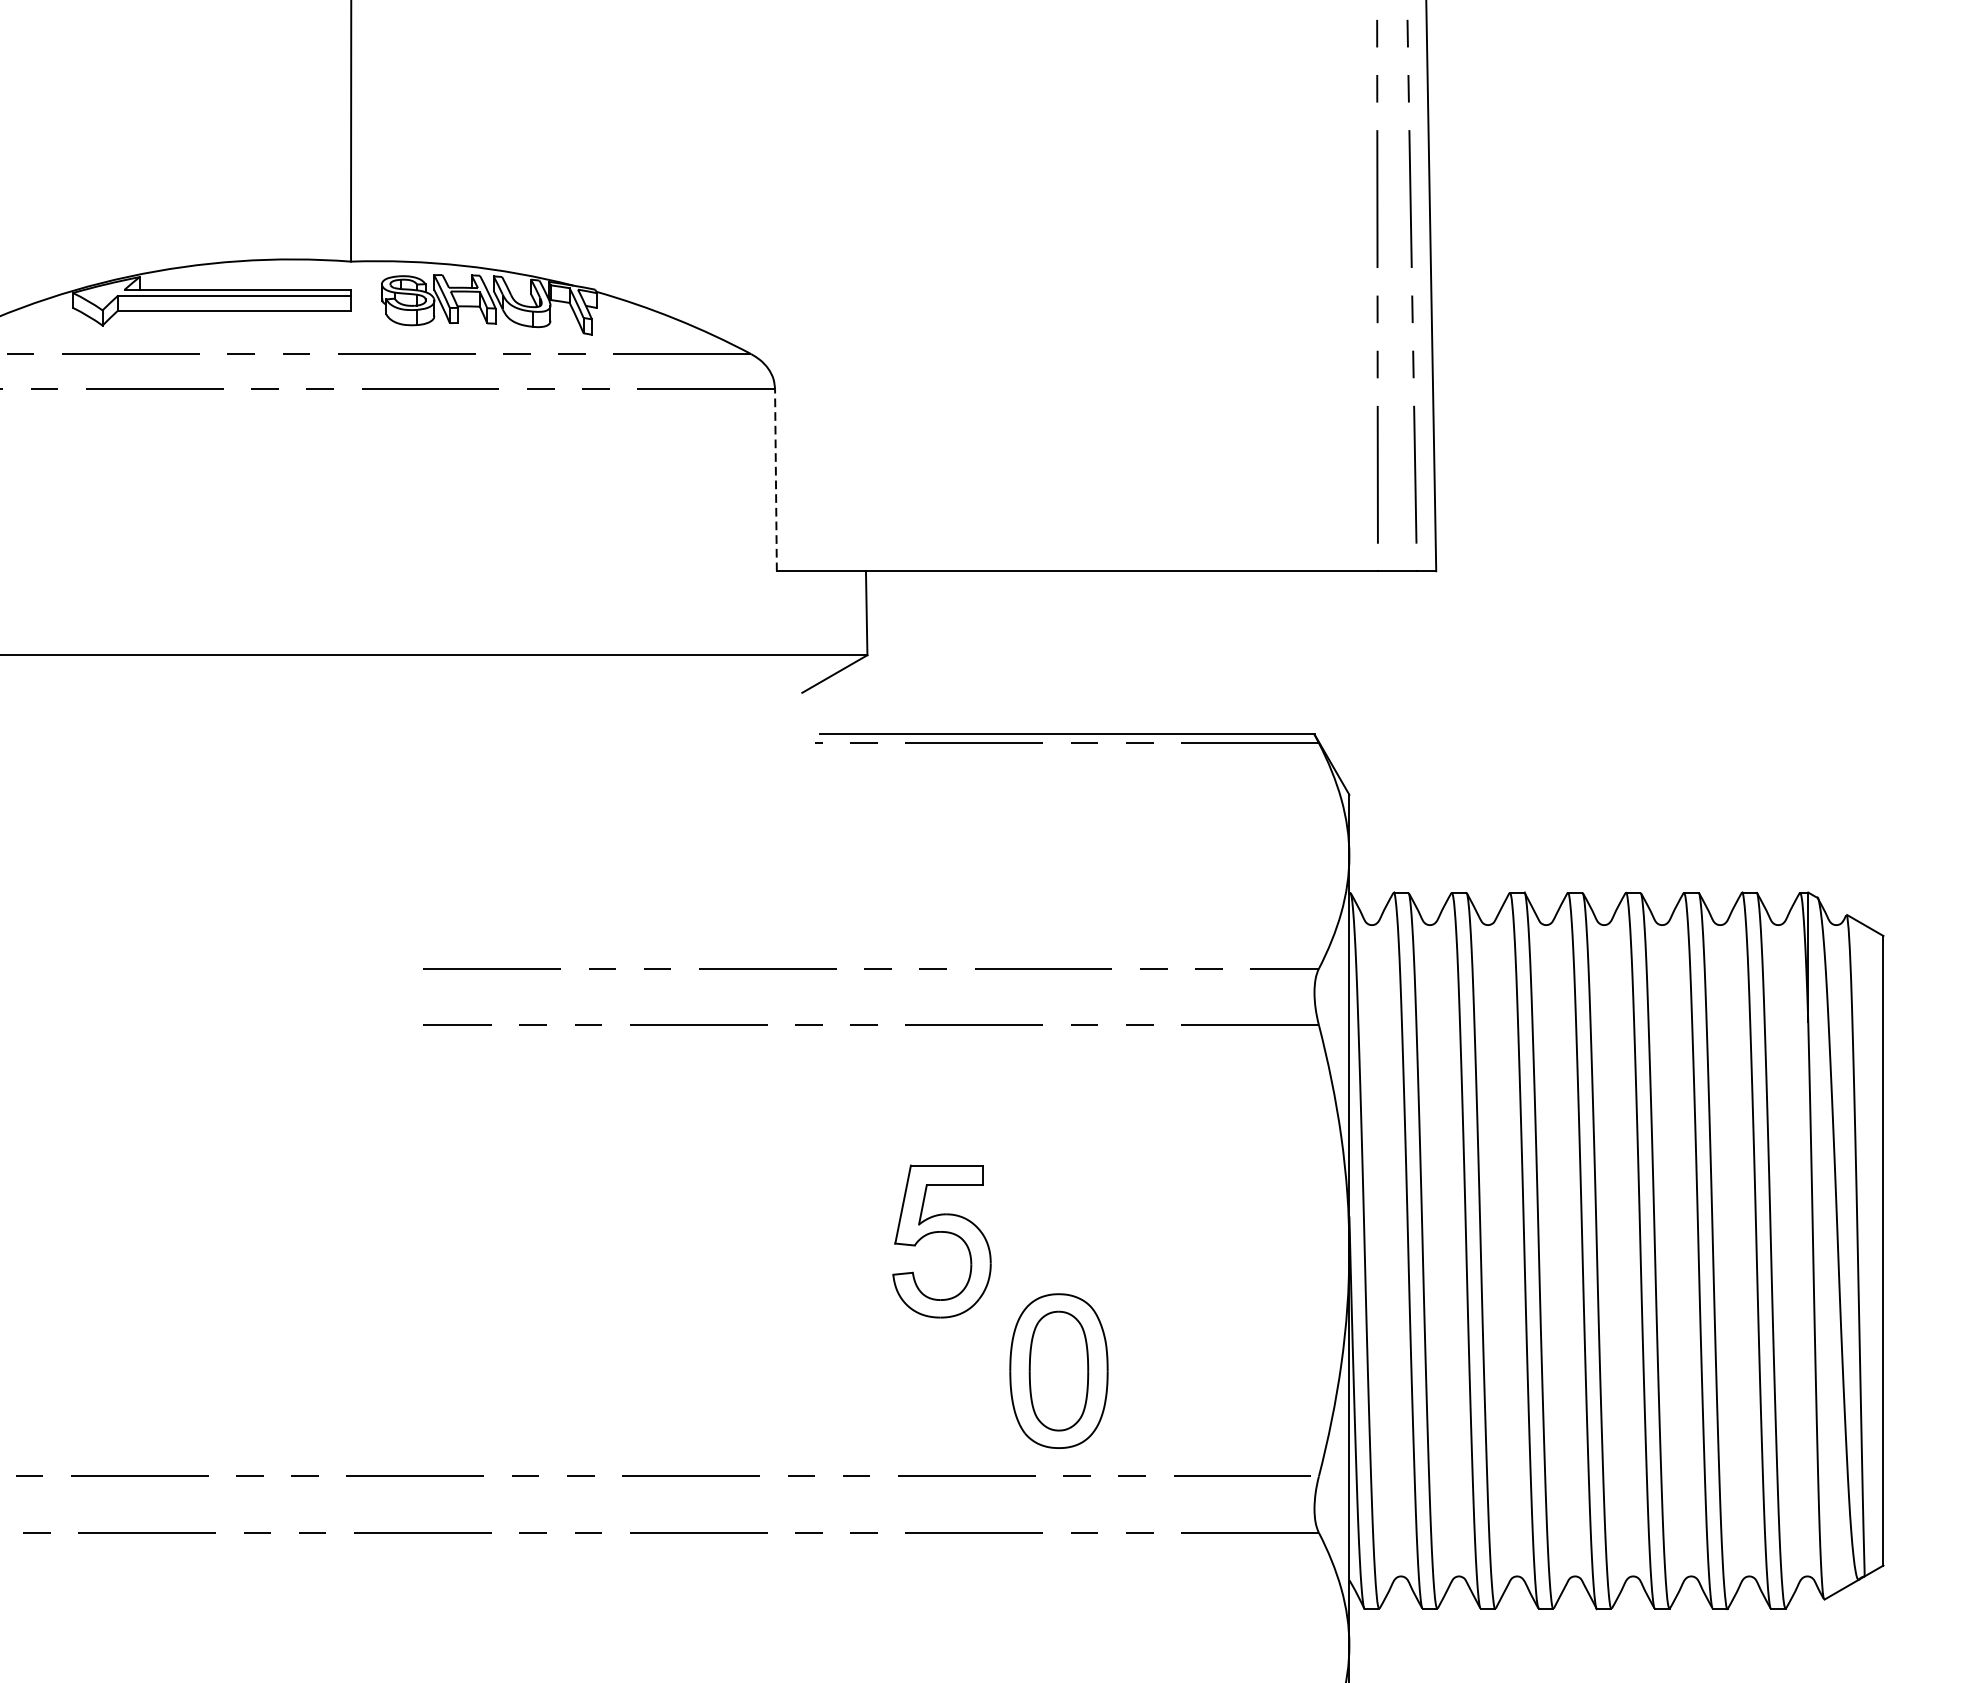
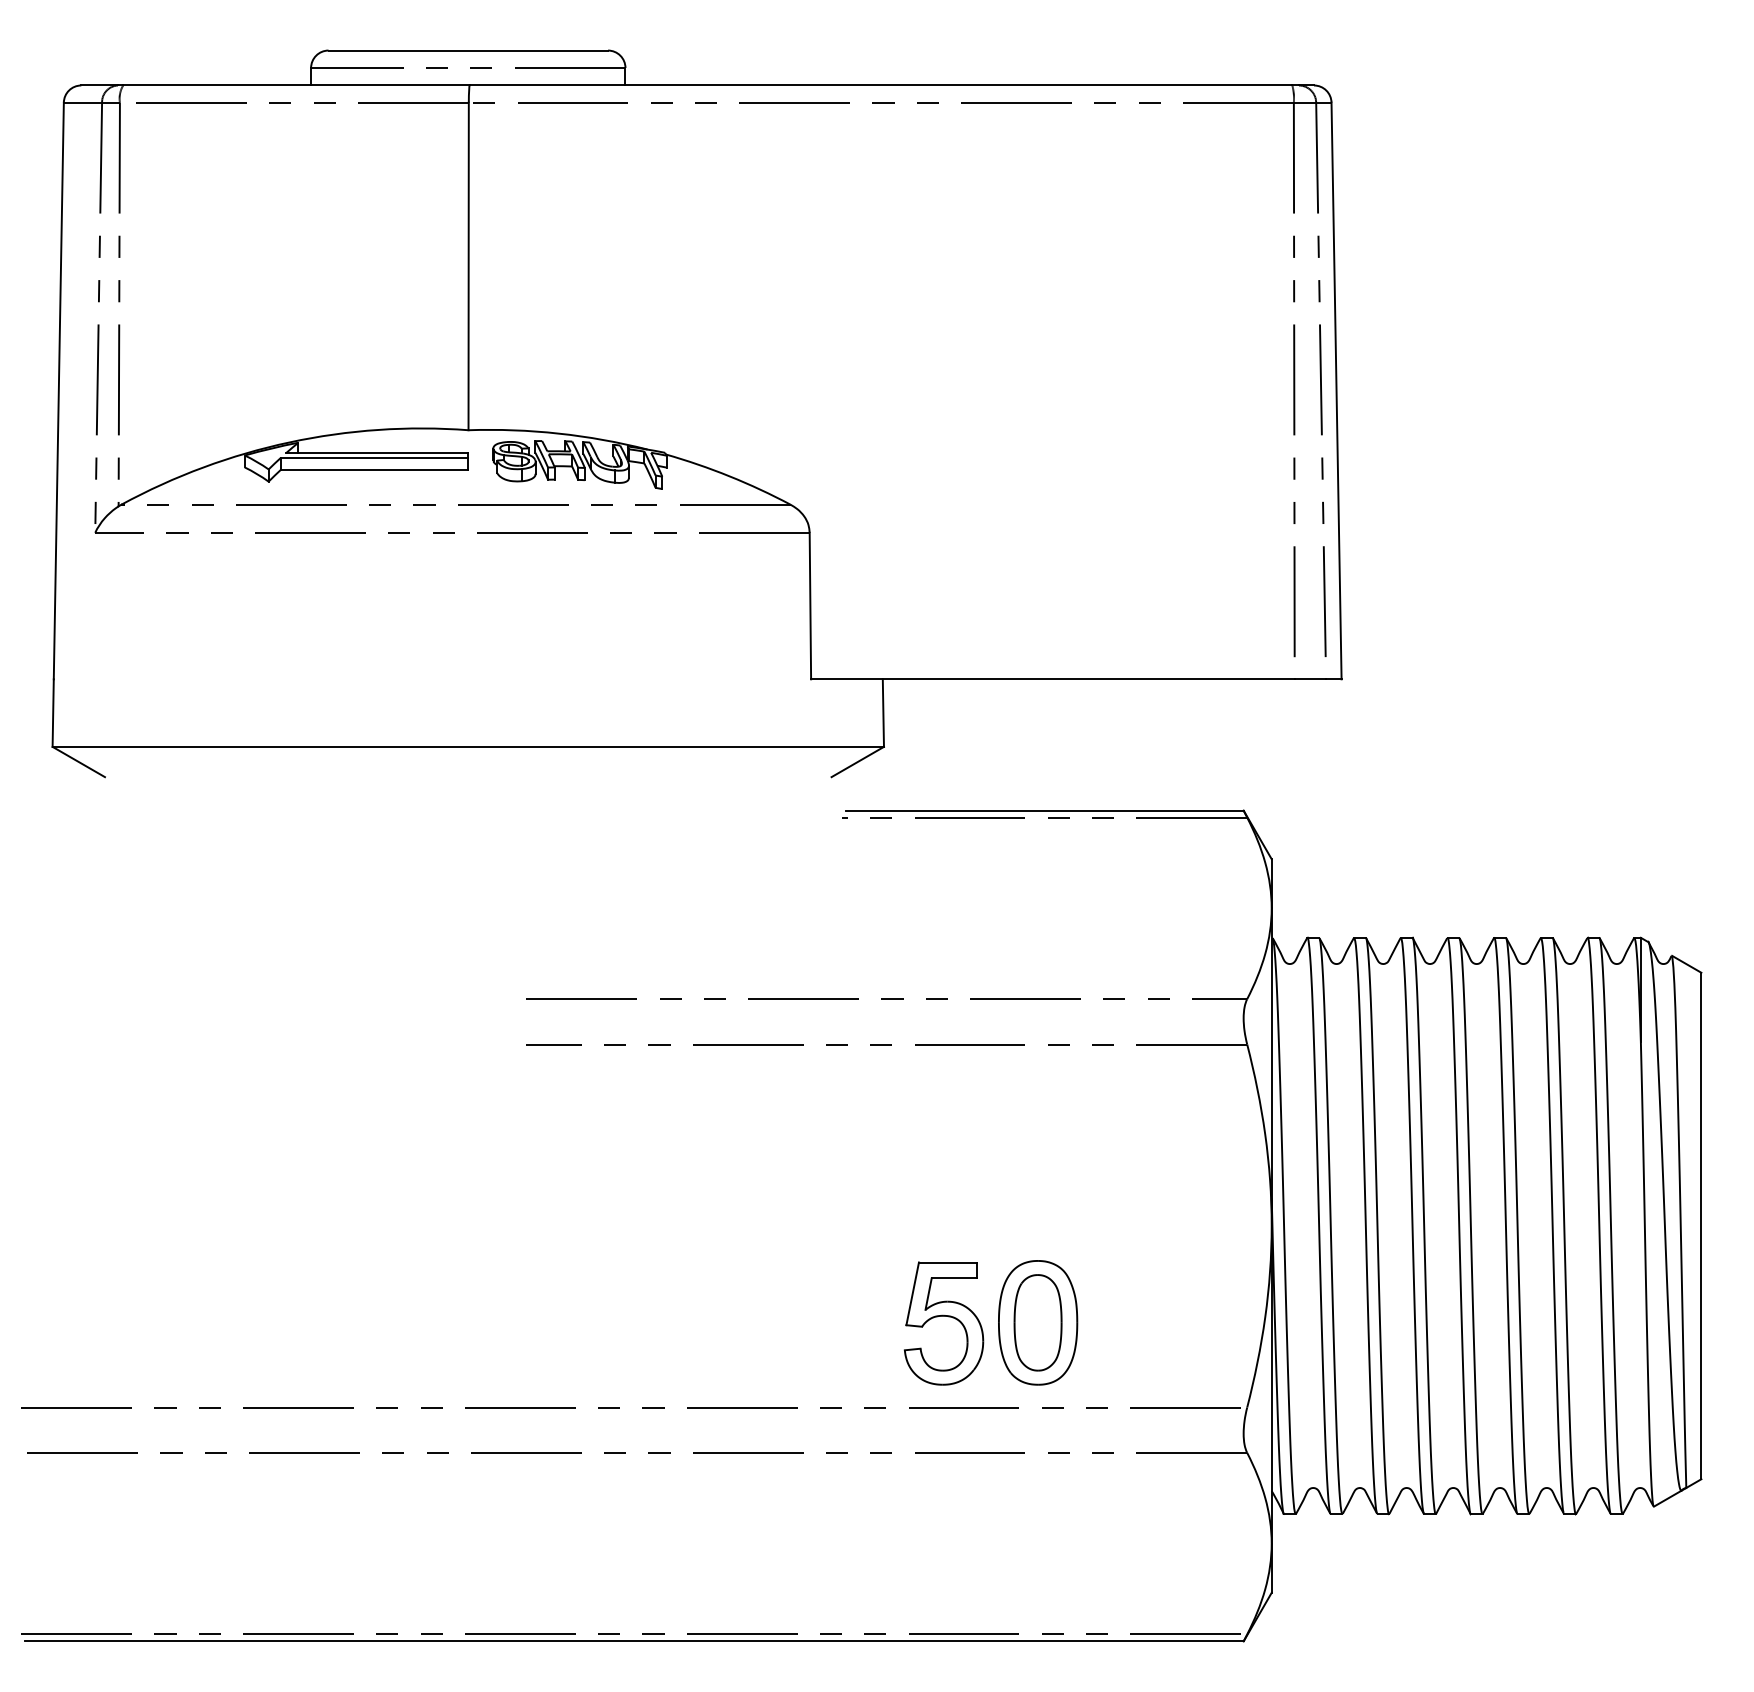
line: (776, 479) -> (810, 605), dashed -> solid
part: (941, 1232) -> (943, 1316), moved

